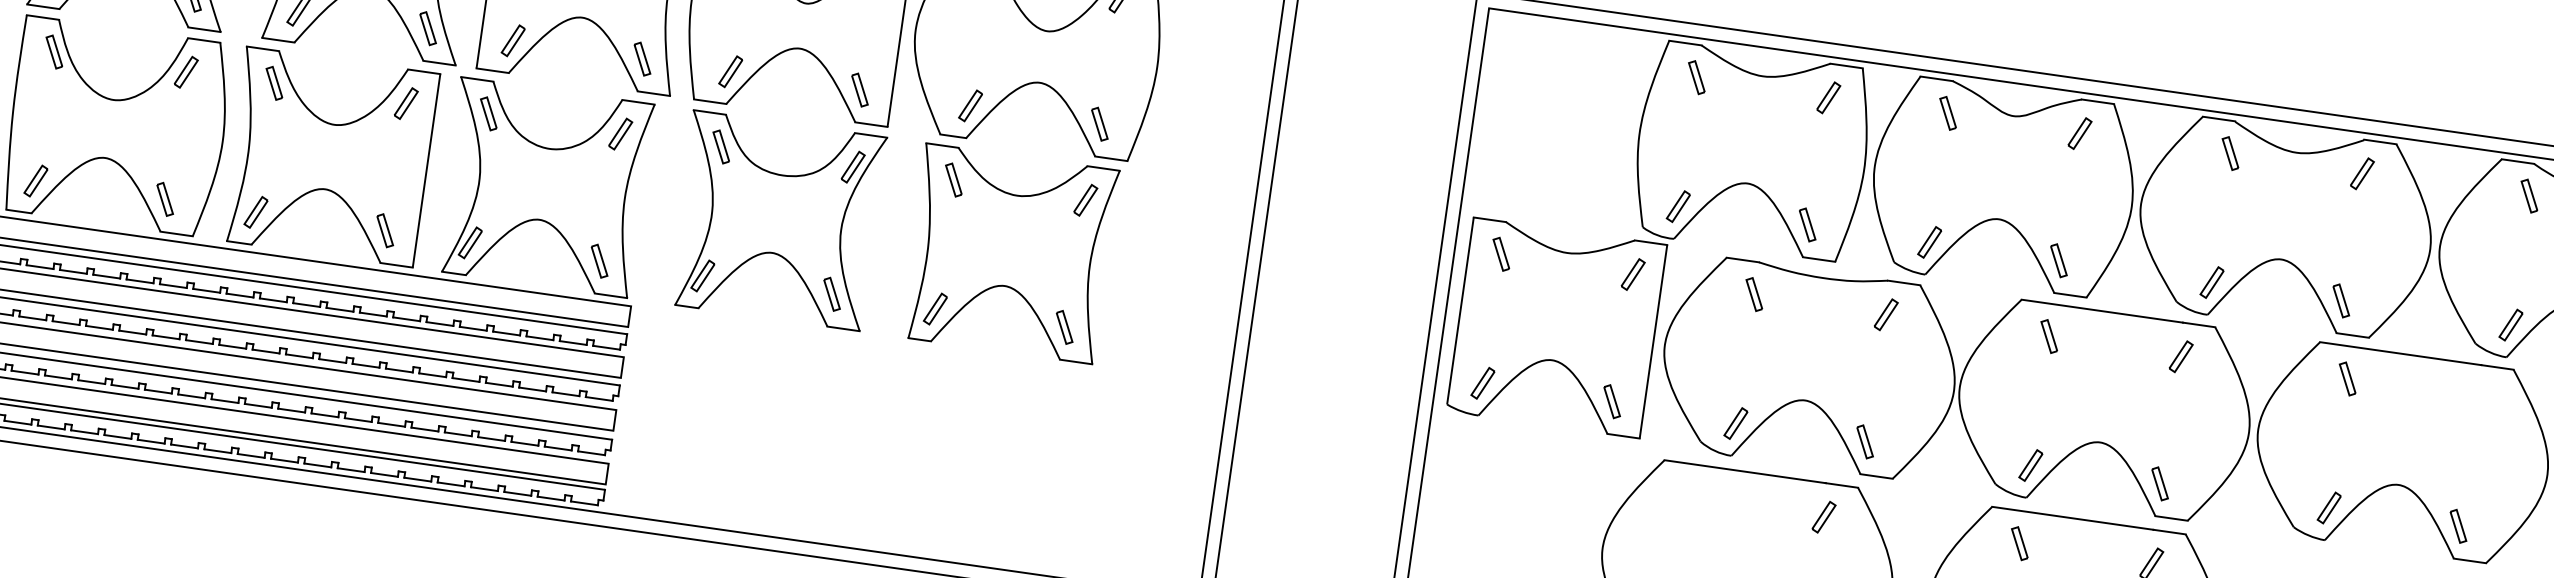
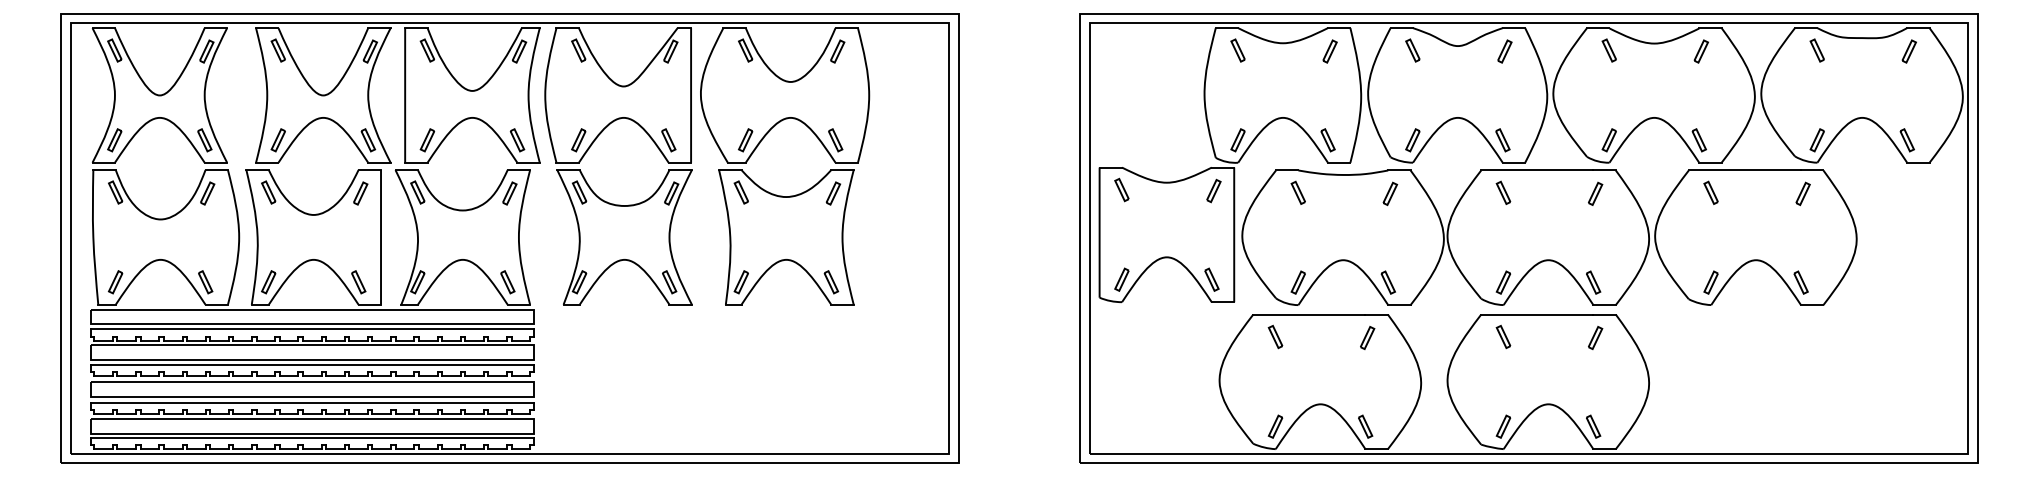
part: (2478, 398) -> (1802, 193), added
part: (1692, 496) -> (1275, 336), added

